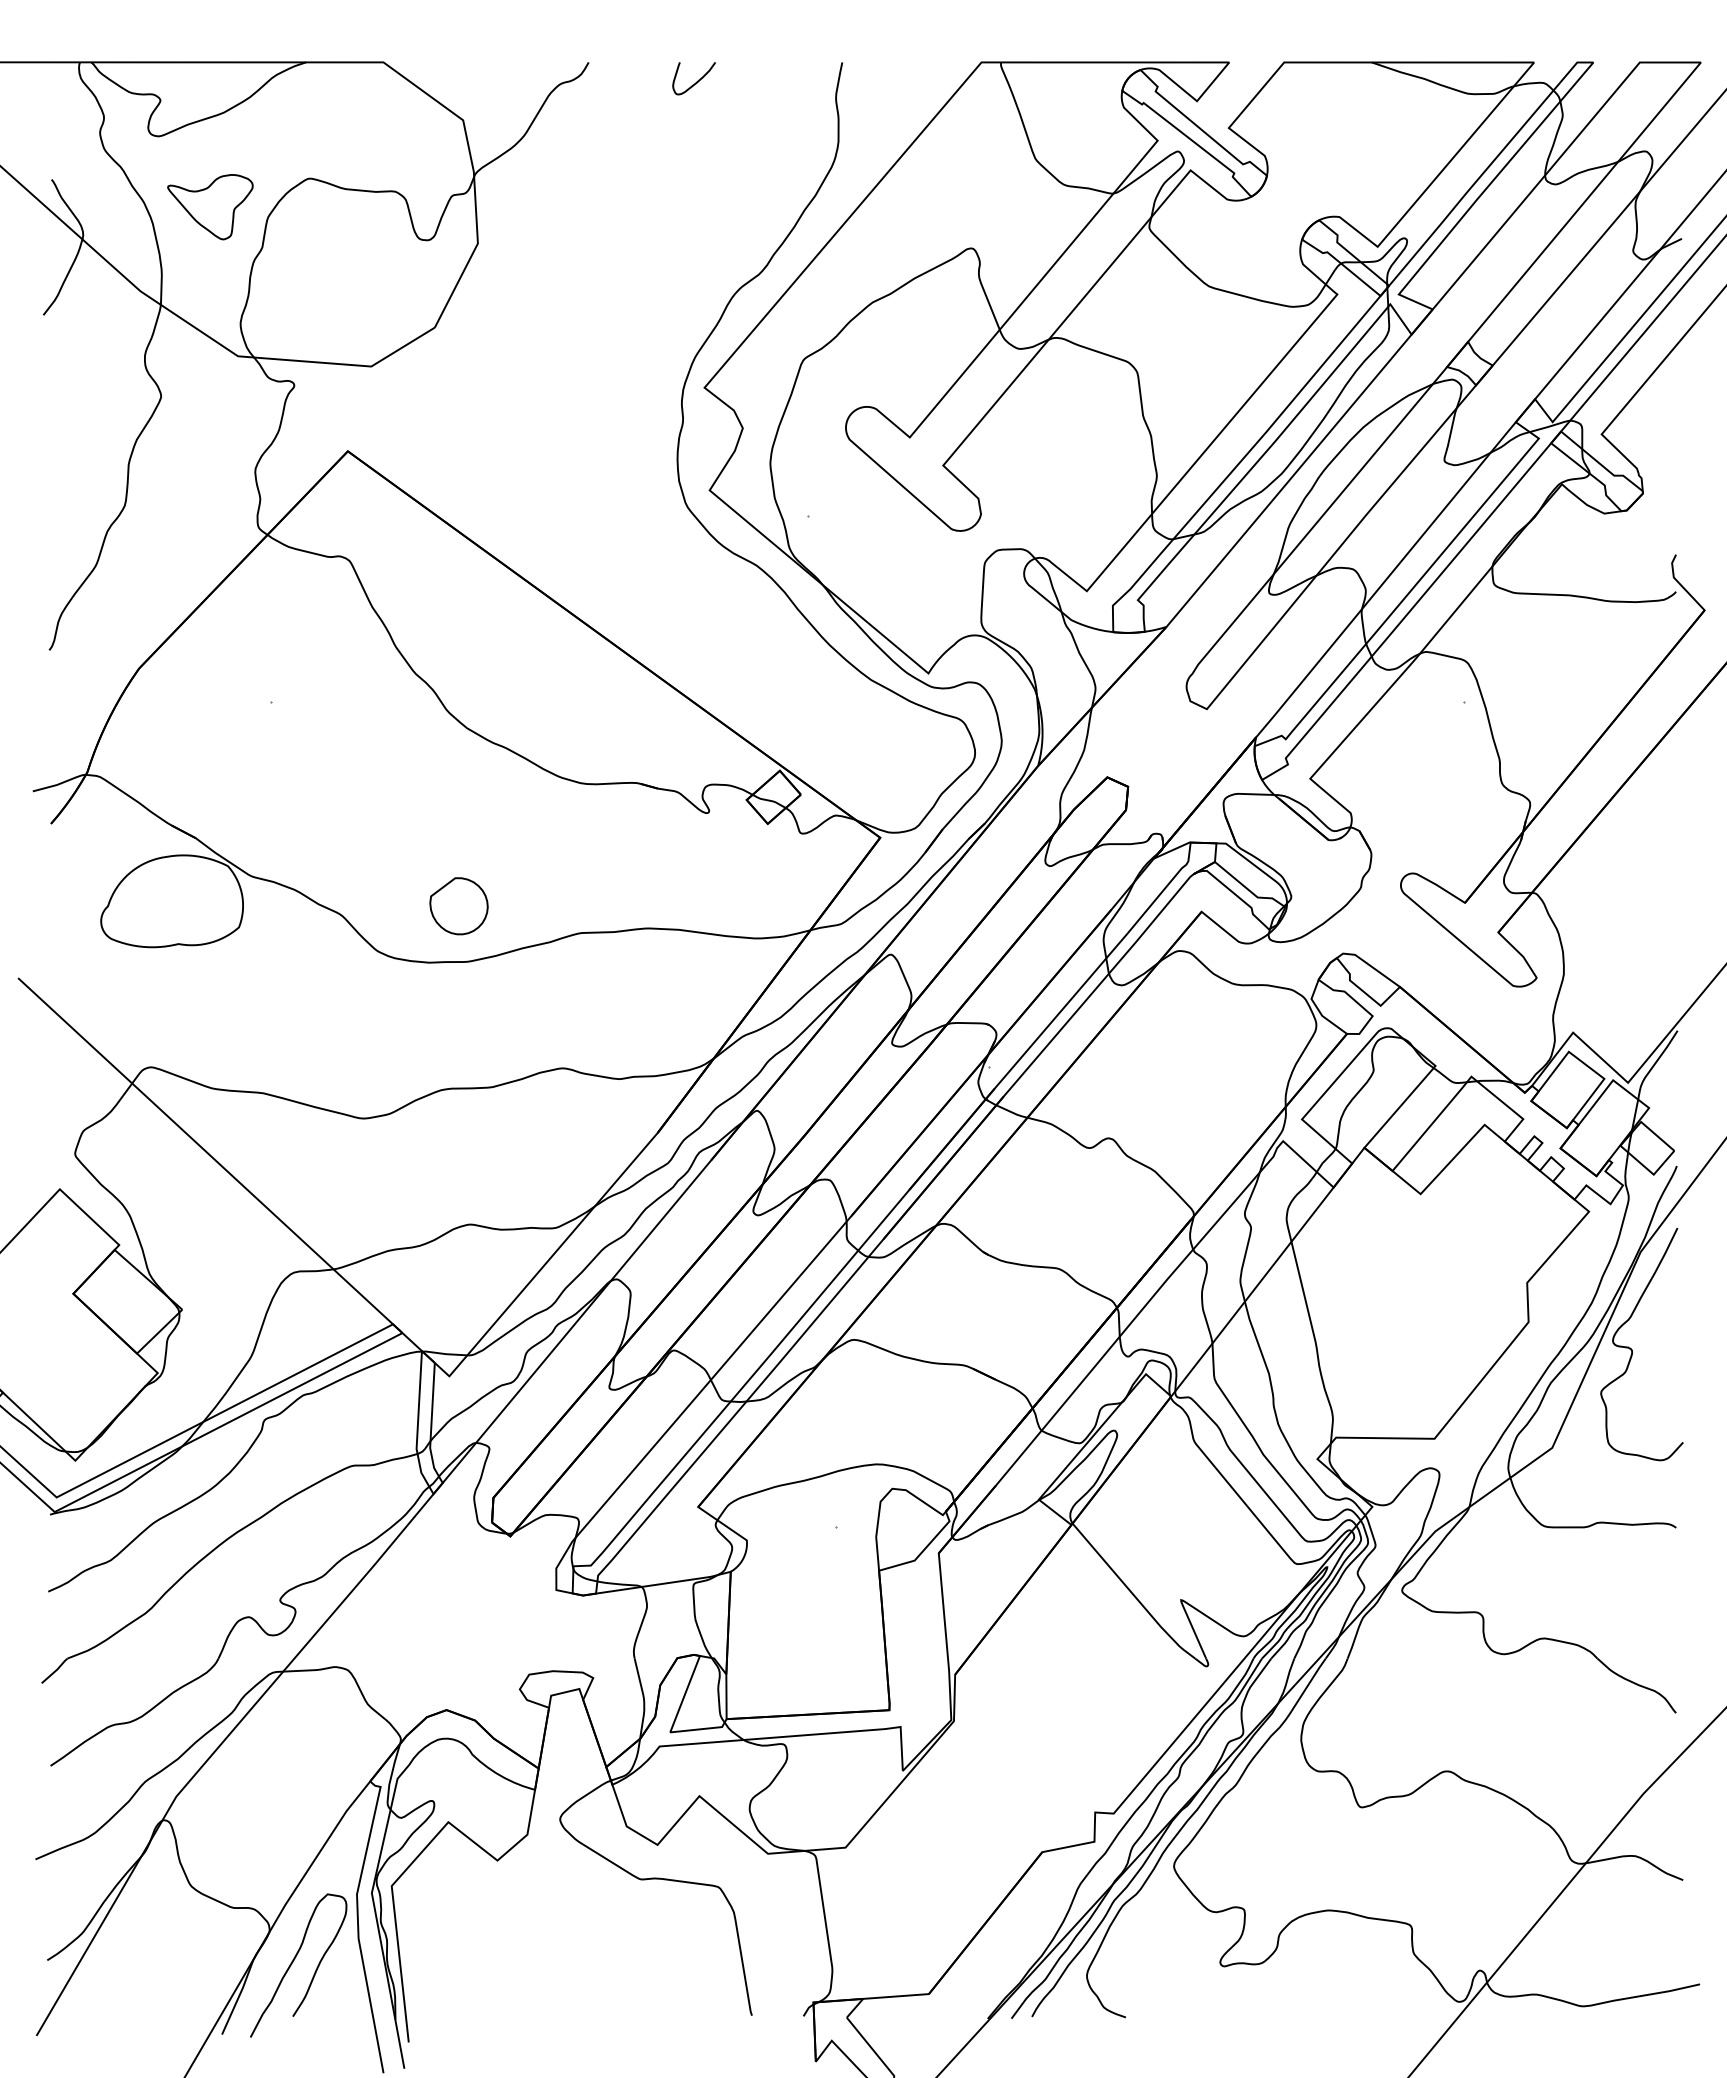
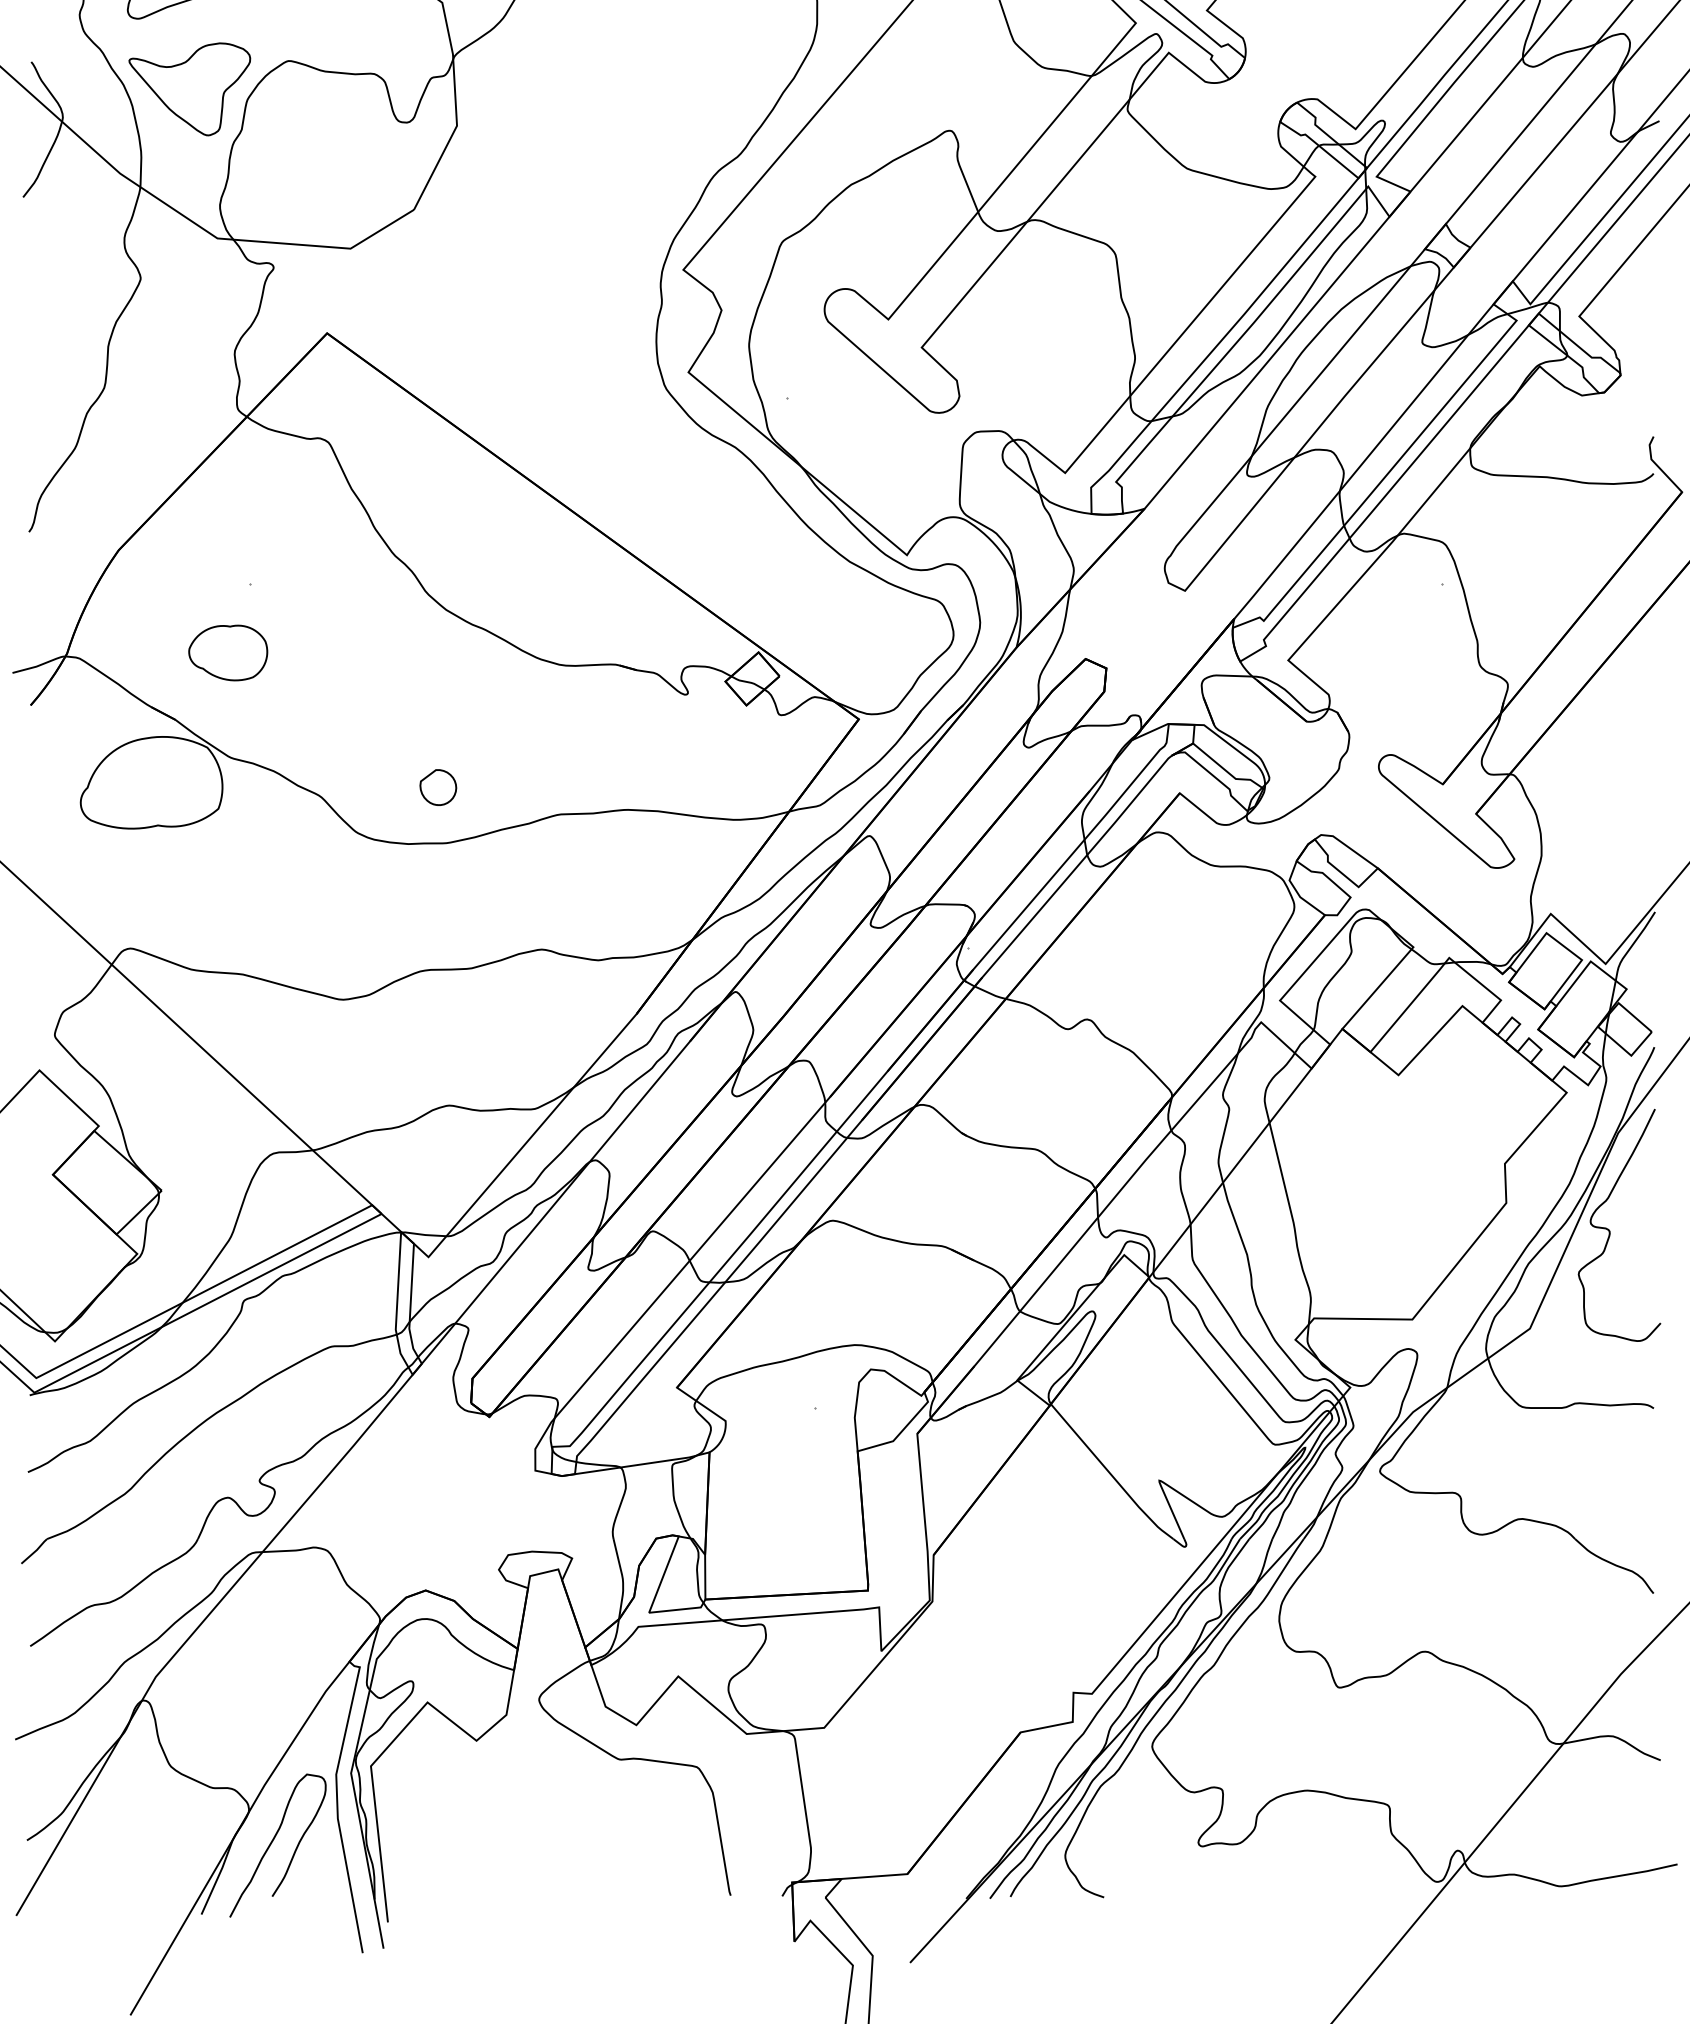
part: (210, 207) -> (189, 89), size x1.43
part: (248, 771) -> (227, 653), added
part: (459, 905) -> (438, 786), size x0.62

